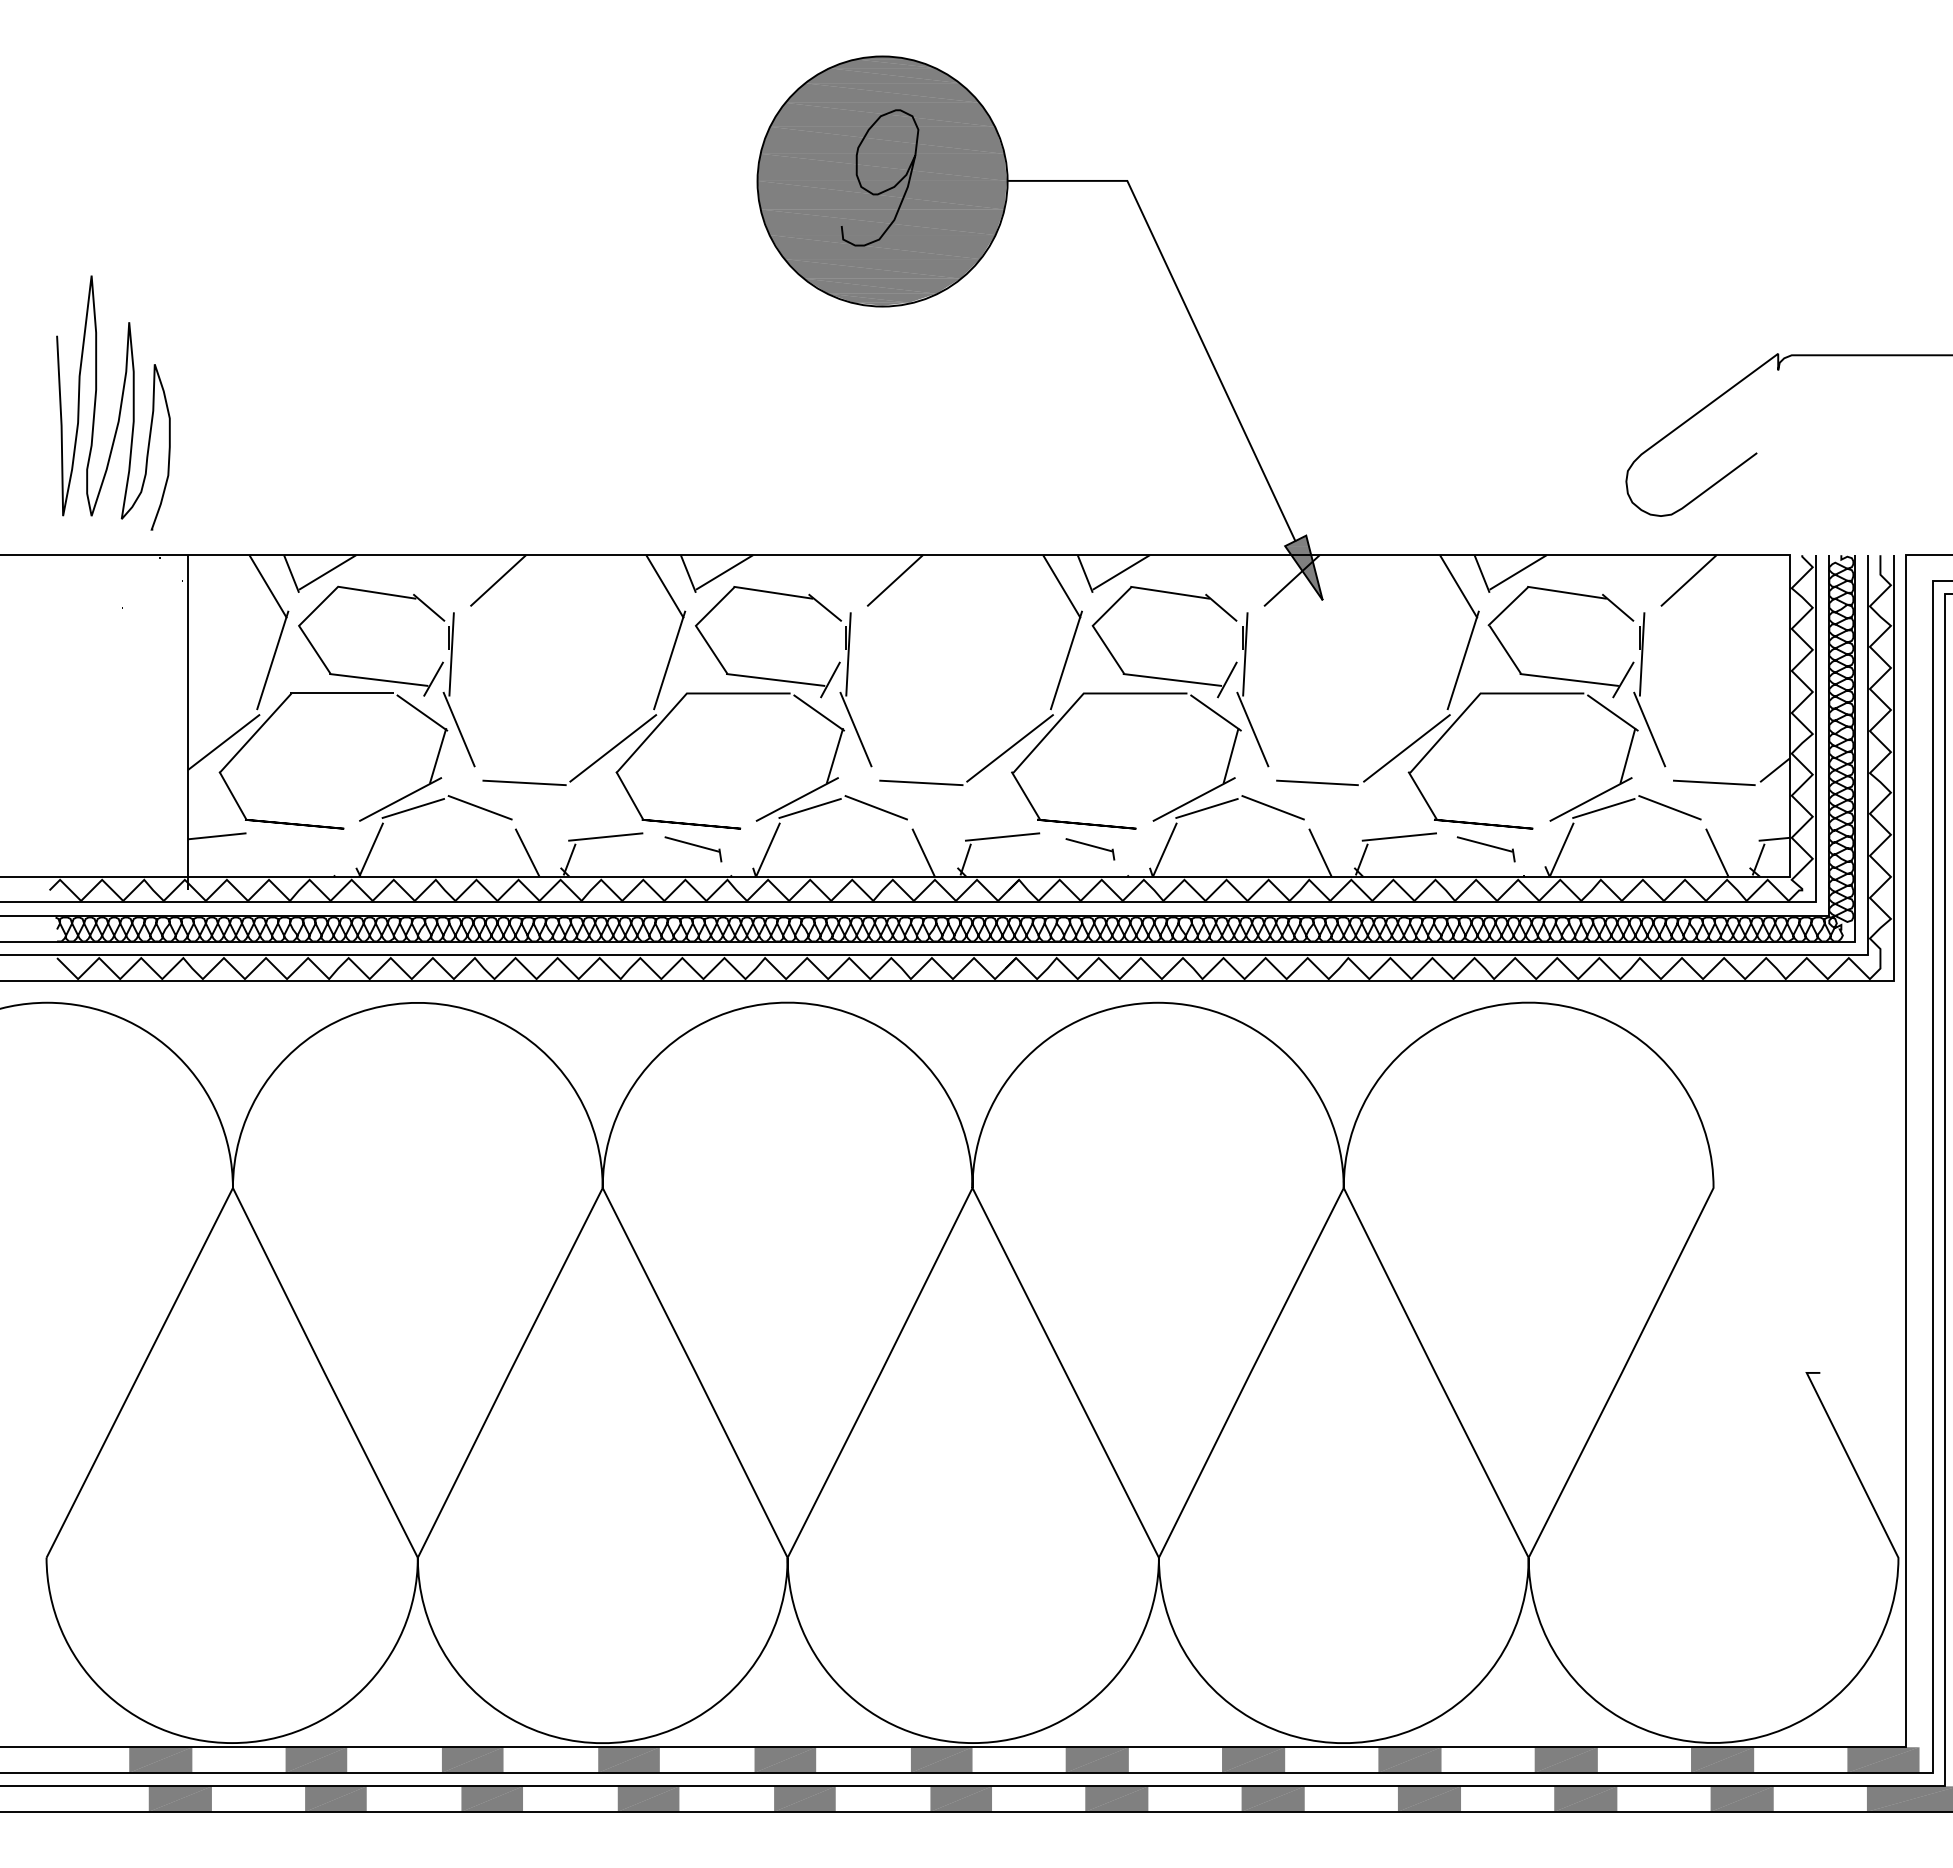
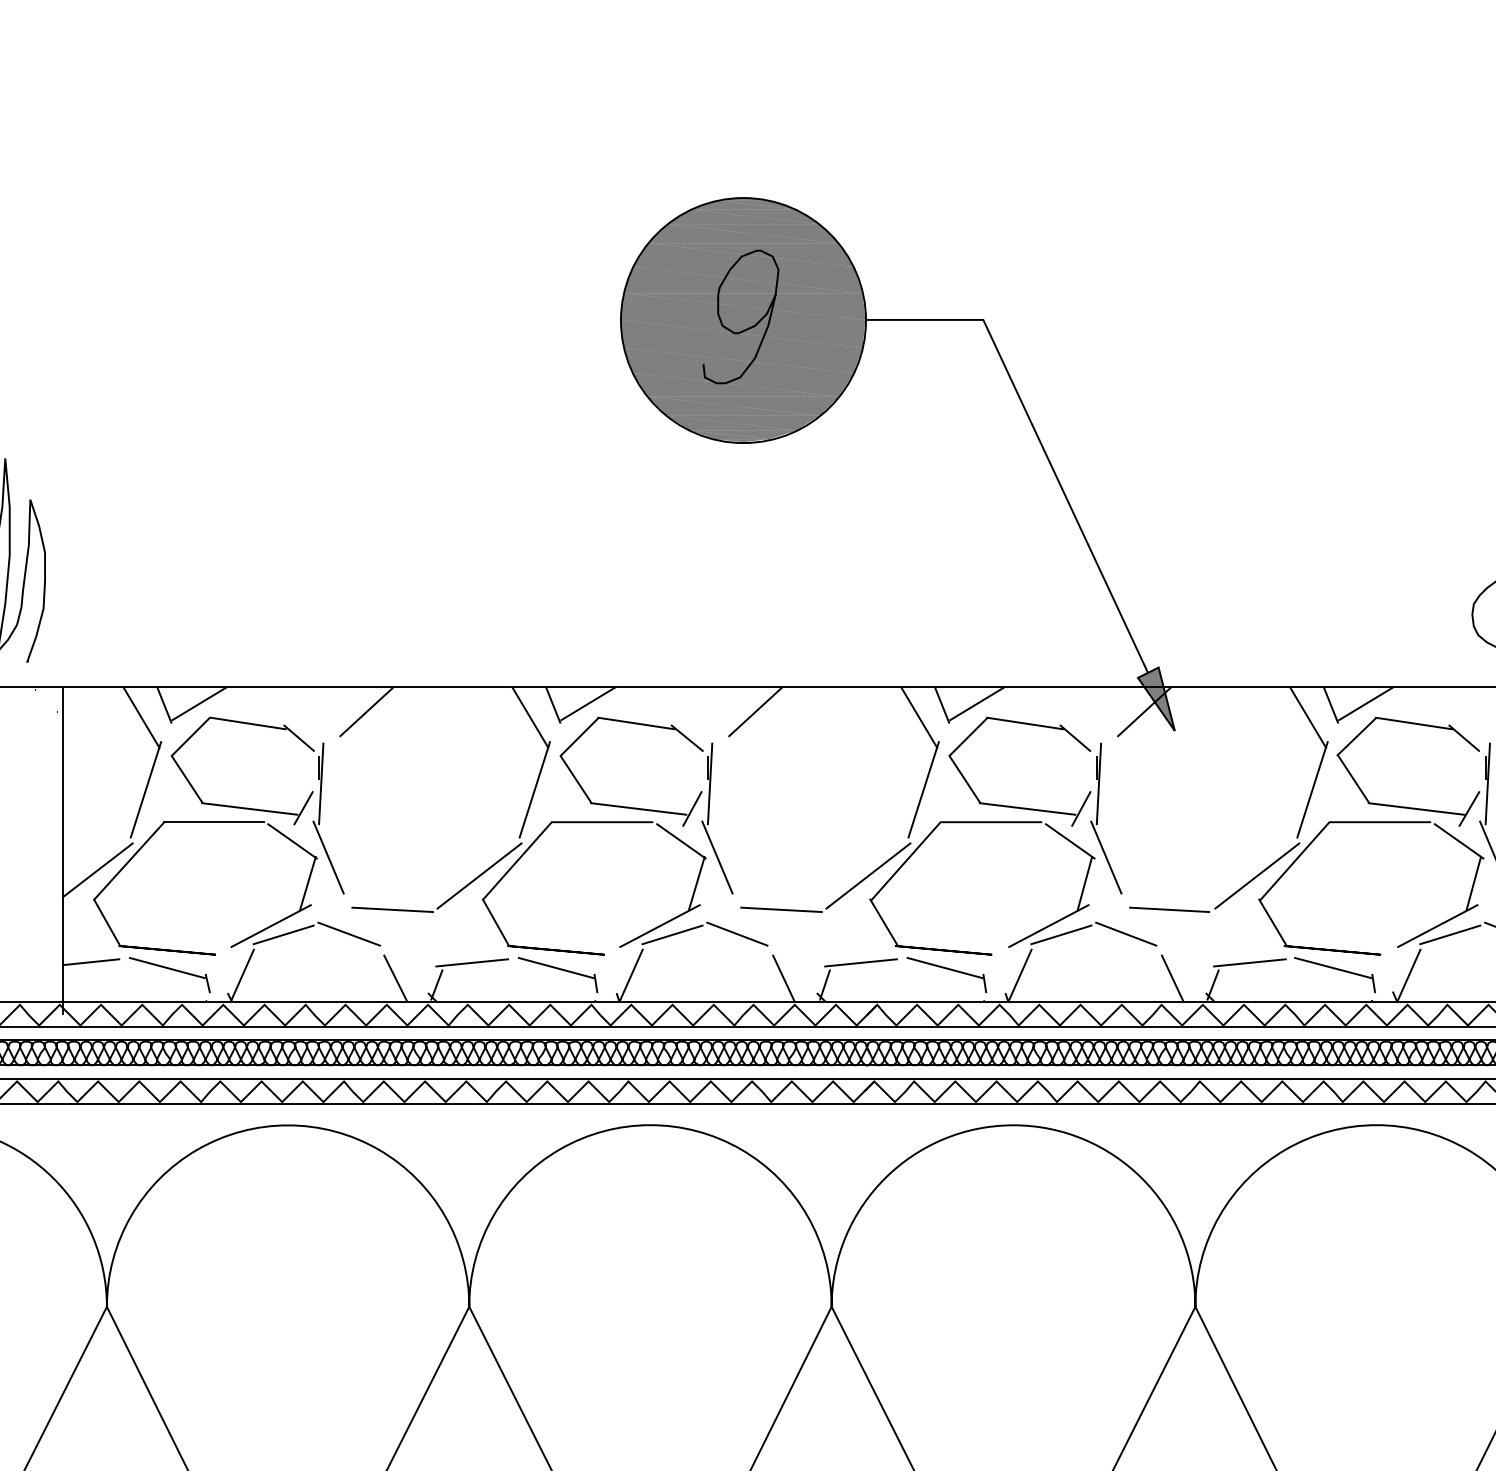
part: (296, 849) -> (169, 975), added
part: (693, 849) -> (558, 975), size x1.43
part: (1090, 849) -> (947, 975), size x1.67
part: (1485, 849) -> (1334, 975), size x1.43

